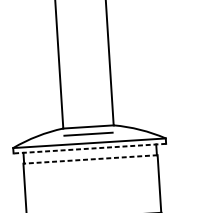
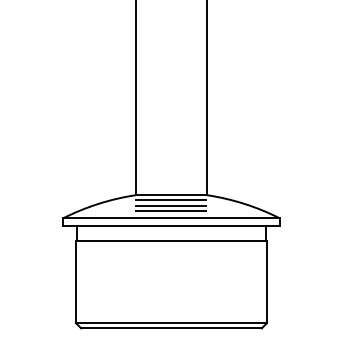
line: (88, 130) -> (170, 200), added
line: (88, 137) -> (170, 210), added
line: (89, 148) -> (170, 226), dashed -> solid
line: (89, 159) -> (170, 241), dashed -> solid

